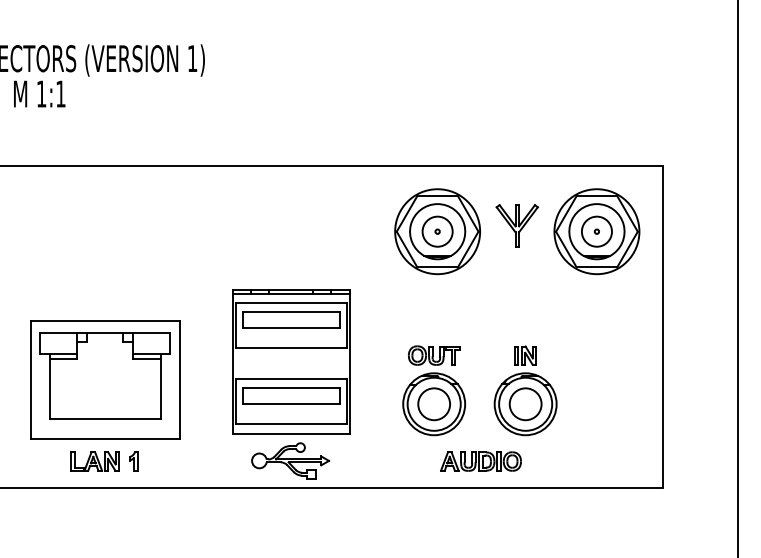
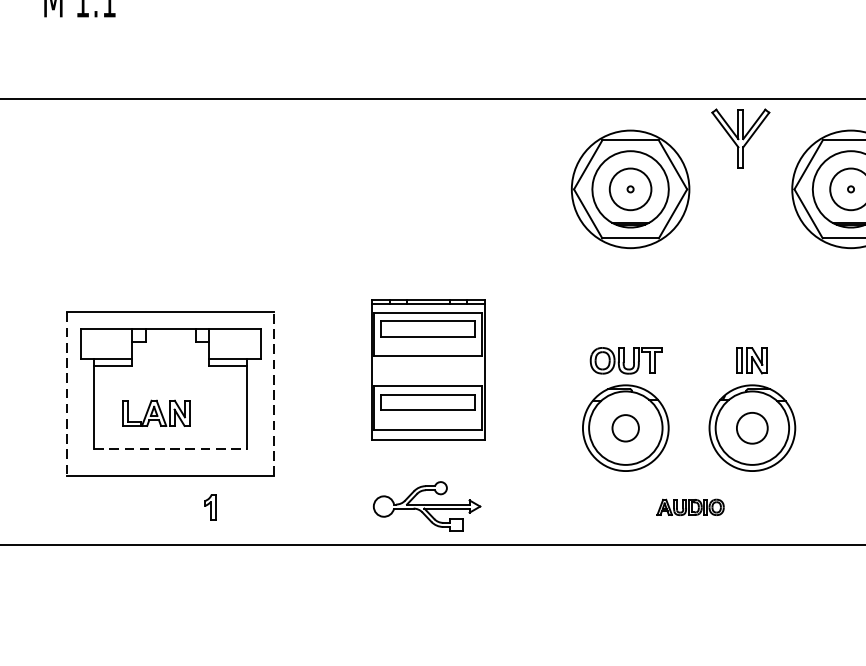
part: (516, 225) -> (739, 137), moved
part: (291, 361) -> (428, 368), size x0.7
line: (179, 379) -> (273, 393), solid -> dashed
line: (30, 380) -> (67, 395), solid -> dashed
circle: (433, 404) -> (624, 428), size x0.6
circle: (525, 404) -> (752, 428), size x0.7
line: (105, 419) -> (170, 449), solid -> dashed
part: (94, 461) -> (155, 413), moved
part: (480, 461) -> (689, 507), size x0.6

